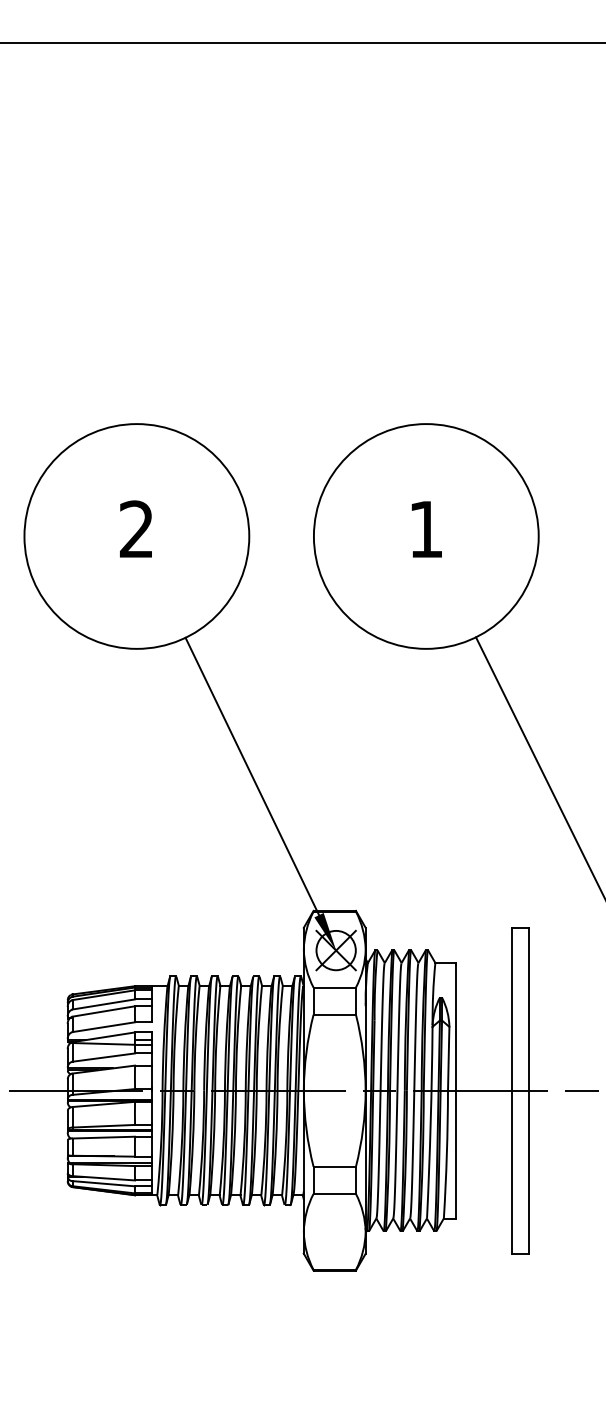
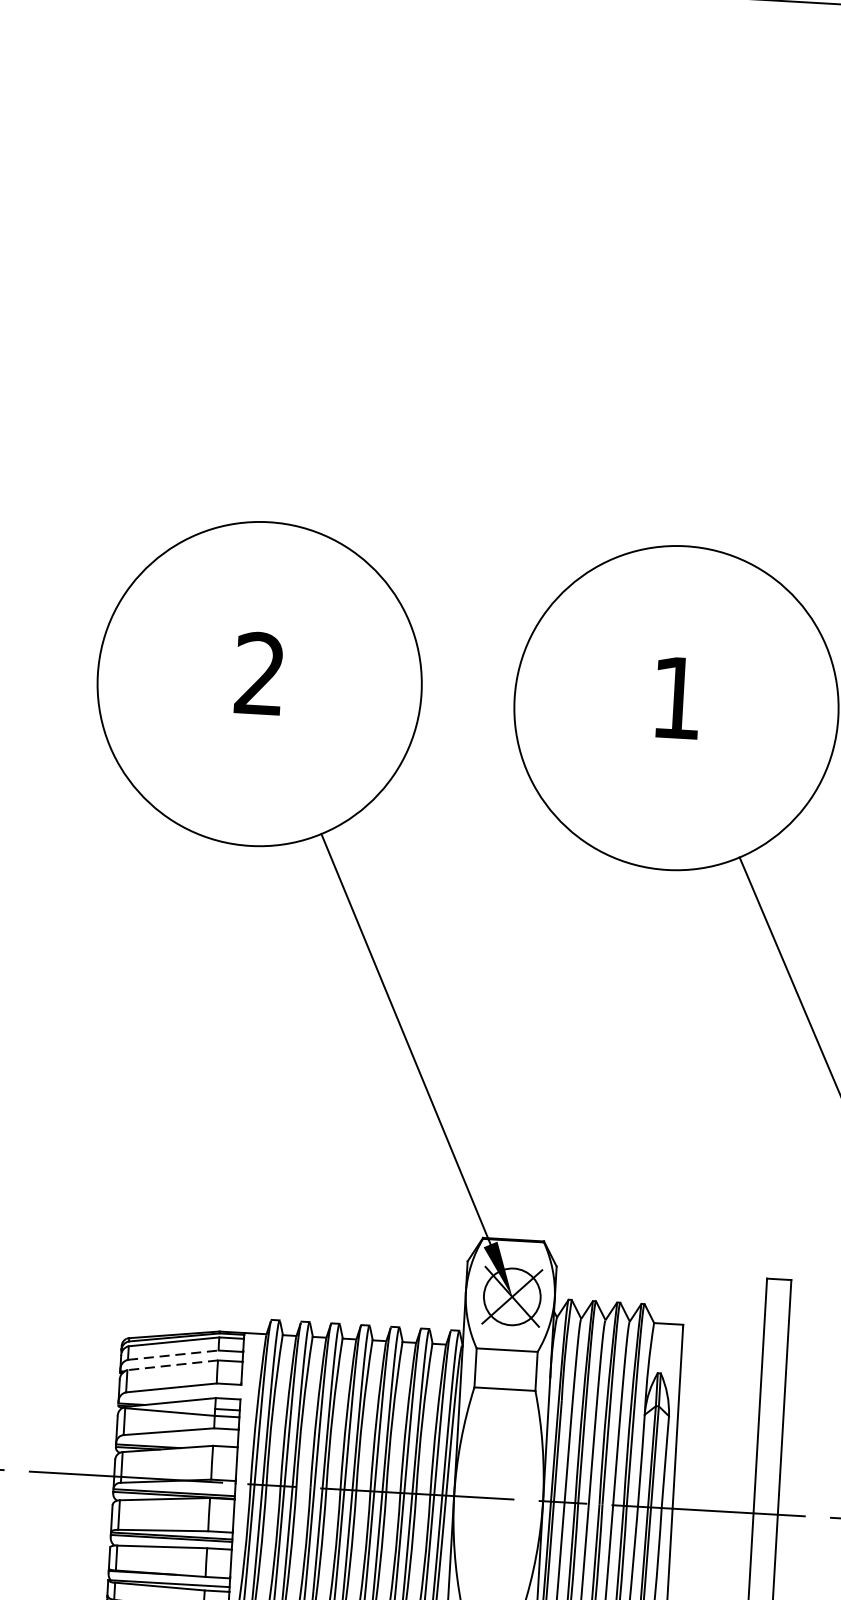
line: (103, 1004) -> (172, 1355), solid -> dashed
line: (103, 1011) -> (172, 1365), solid -> dashed

